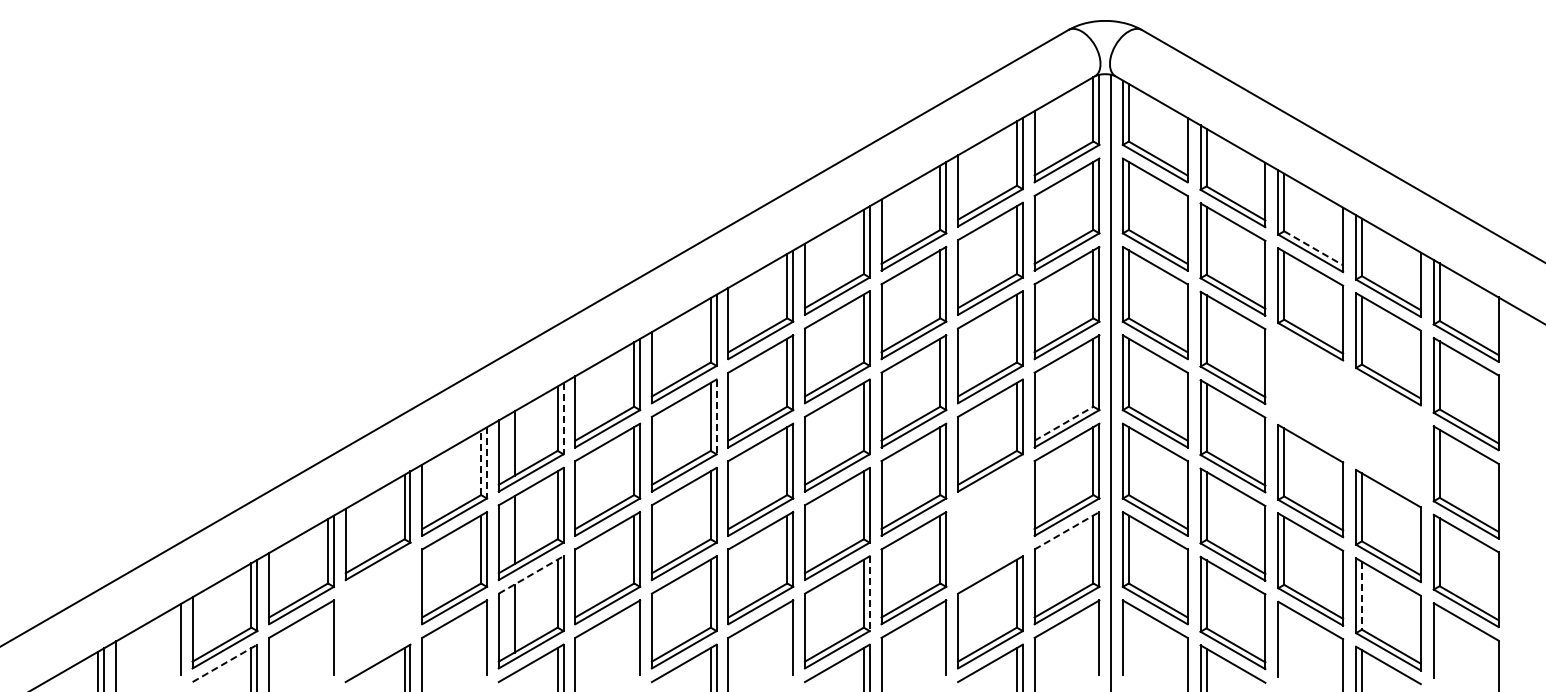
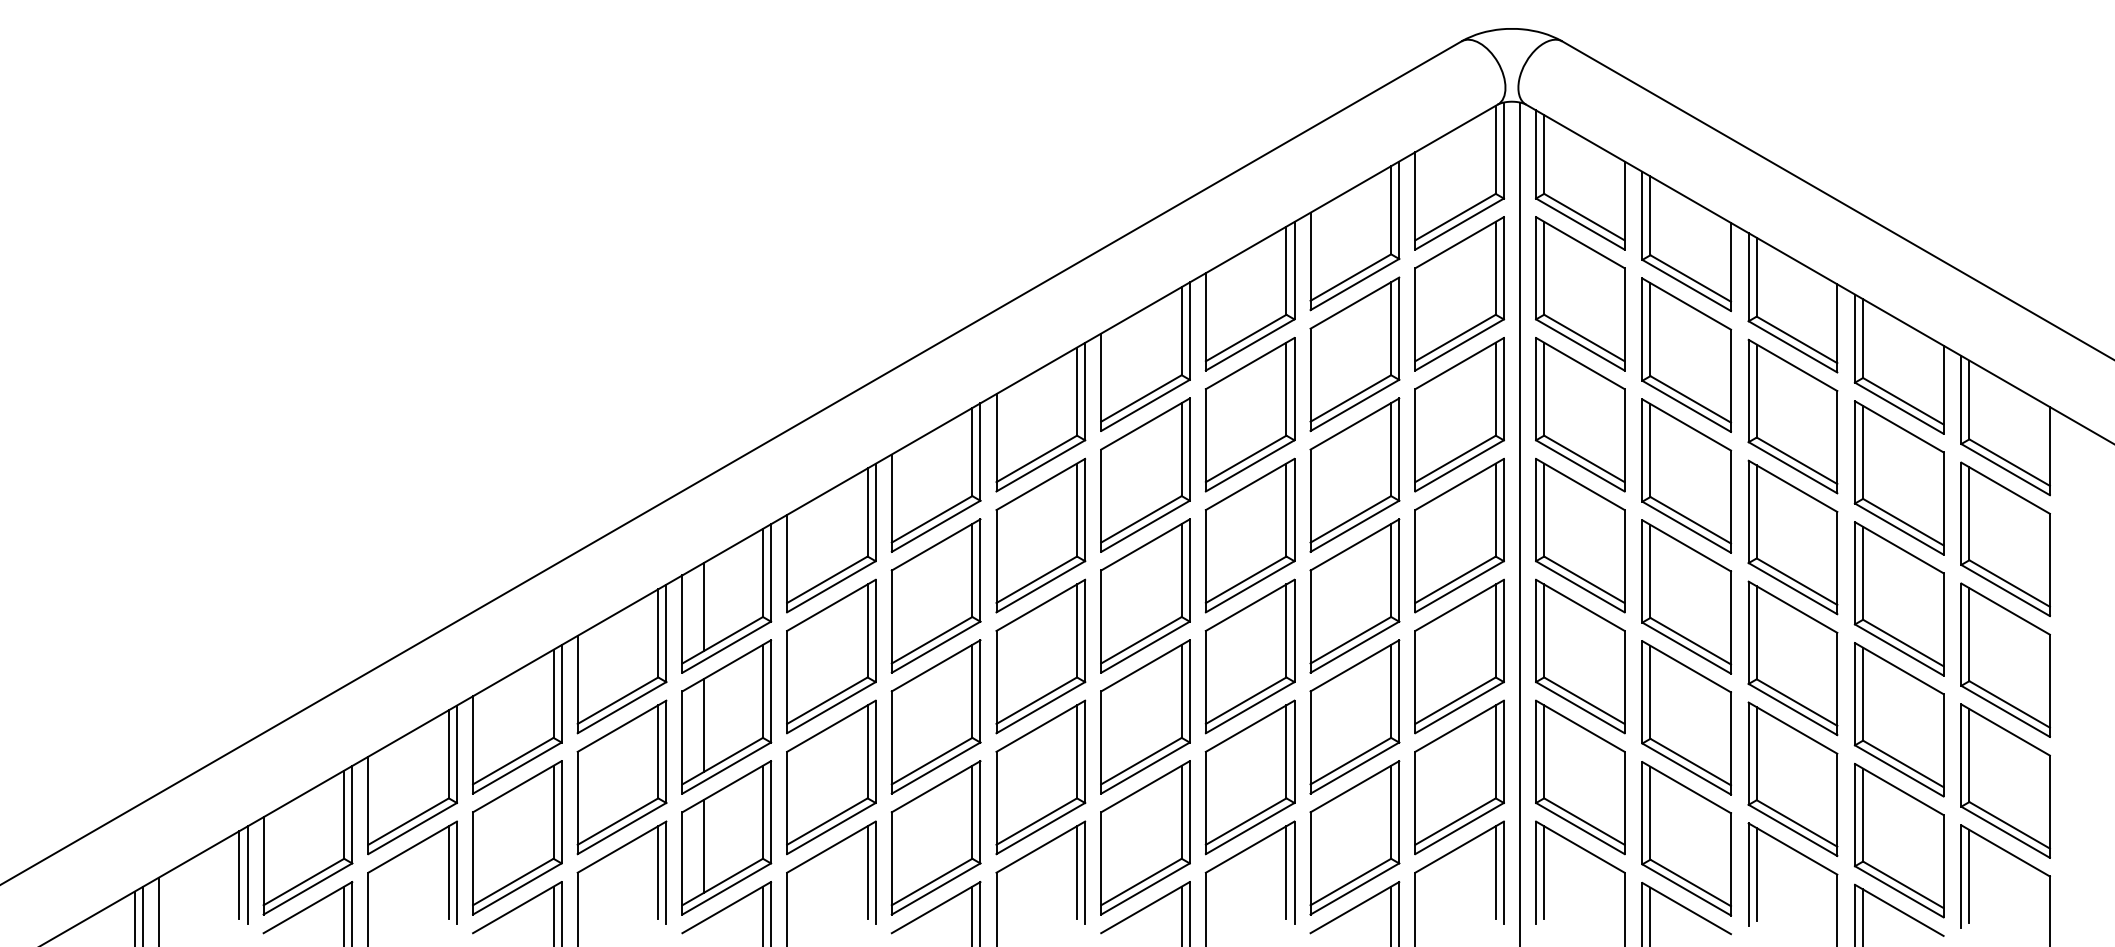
line: (1314, 248) -> (1798, 340), dashed -> solid
part: (1310, 392) -> (1792, 537), added
line: (716, 417) -> (980, 571), dashed -> solid
line: (563, 418) -> (770, 572), dashed -> solid
line: (1064, 423) -> (1456, 579), dashed -> solid
part: (1388, 437) -> (1899, 598), added
line: (481, 462) -> (658, 632), dashed -> solid
line: (487, 462) -> (666, 632), dashed -> solid
part: (990, 524) -> (1354, 717), added
line: (1067, 530) -> (1460, 725), dashed -> solid
line: (531, 574) -> (727, 786), dashed -> solid
line: (869, 594) -> (1189, 813), dashed -> solid
line: (1361, 595) -> (1862, 814), dashed -> solid
part: (377, 612) -> (516, 838), added
line: (328, 637) -> (449, 872), added
line: (481, 637) -> (658, 872), added
line: (634, 637) -> (868, 872), added
line: (787, 637) -> (1077, 872), added
line: (940, 637) -> (1286, 872), added
line: (1093, 637) -> (1495, 872), added
line: (1128, 637) -> (1543, 872), added
line: (174, 639) -> (238, 874), added
line: (1284, 639) -> (1757, 874), added
line: (1439, 640) -> (1969, 876), added
line: (225, 663) -> (308, 907), dashed -> solid

